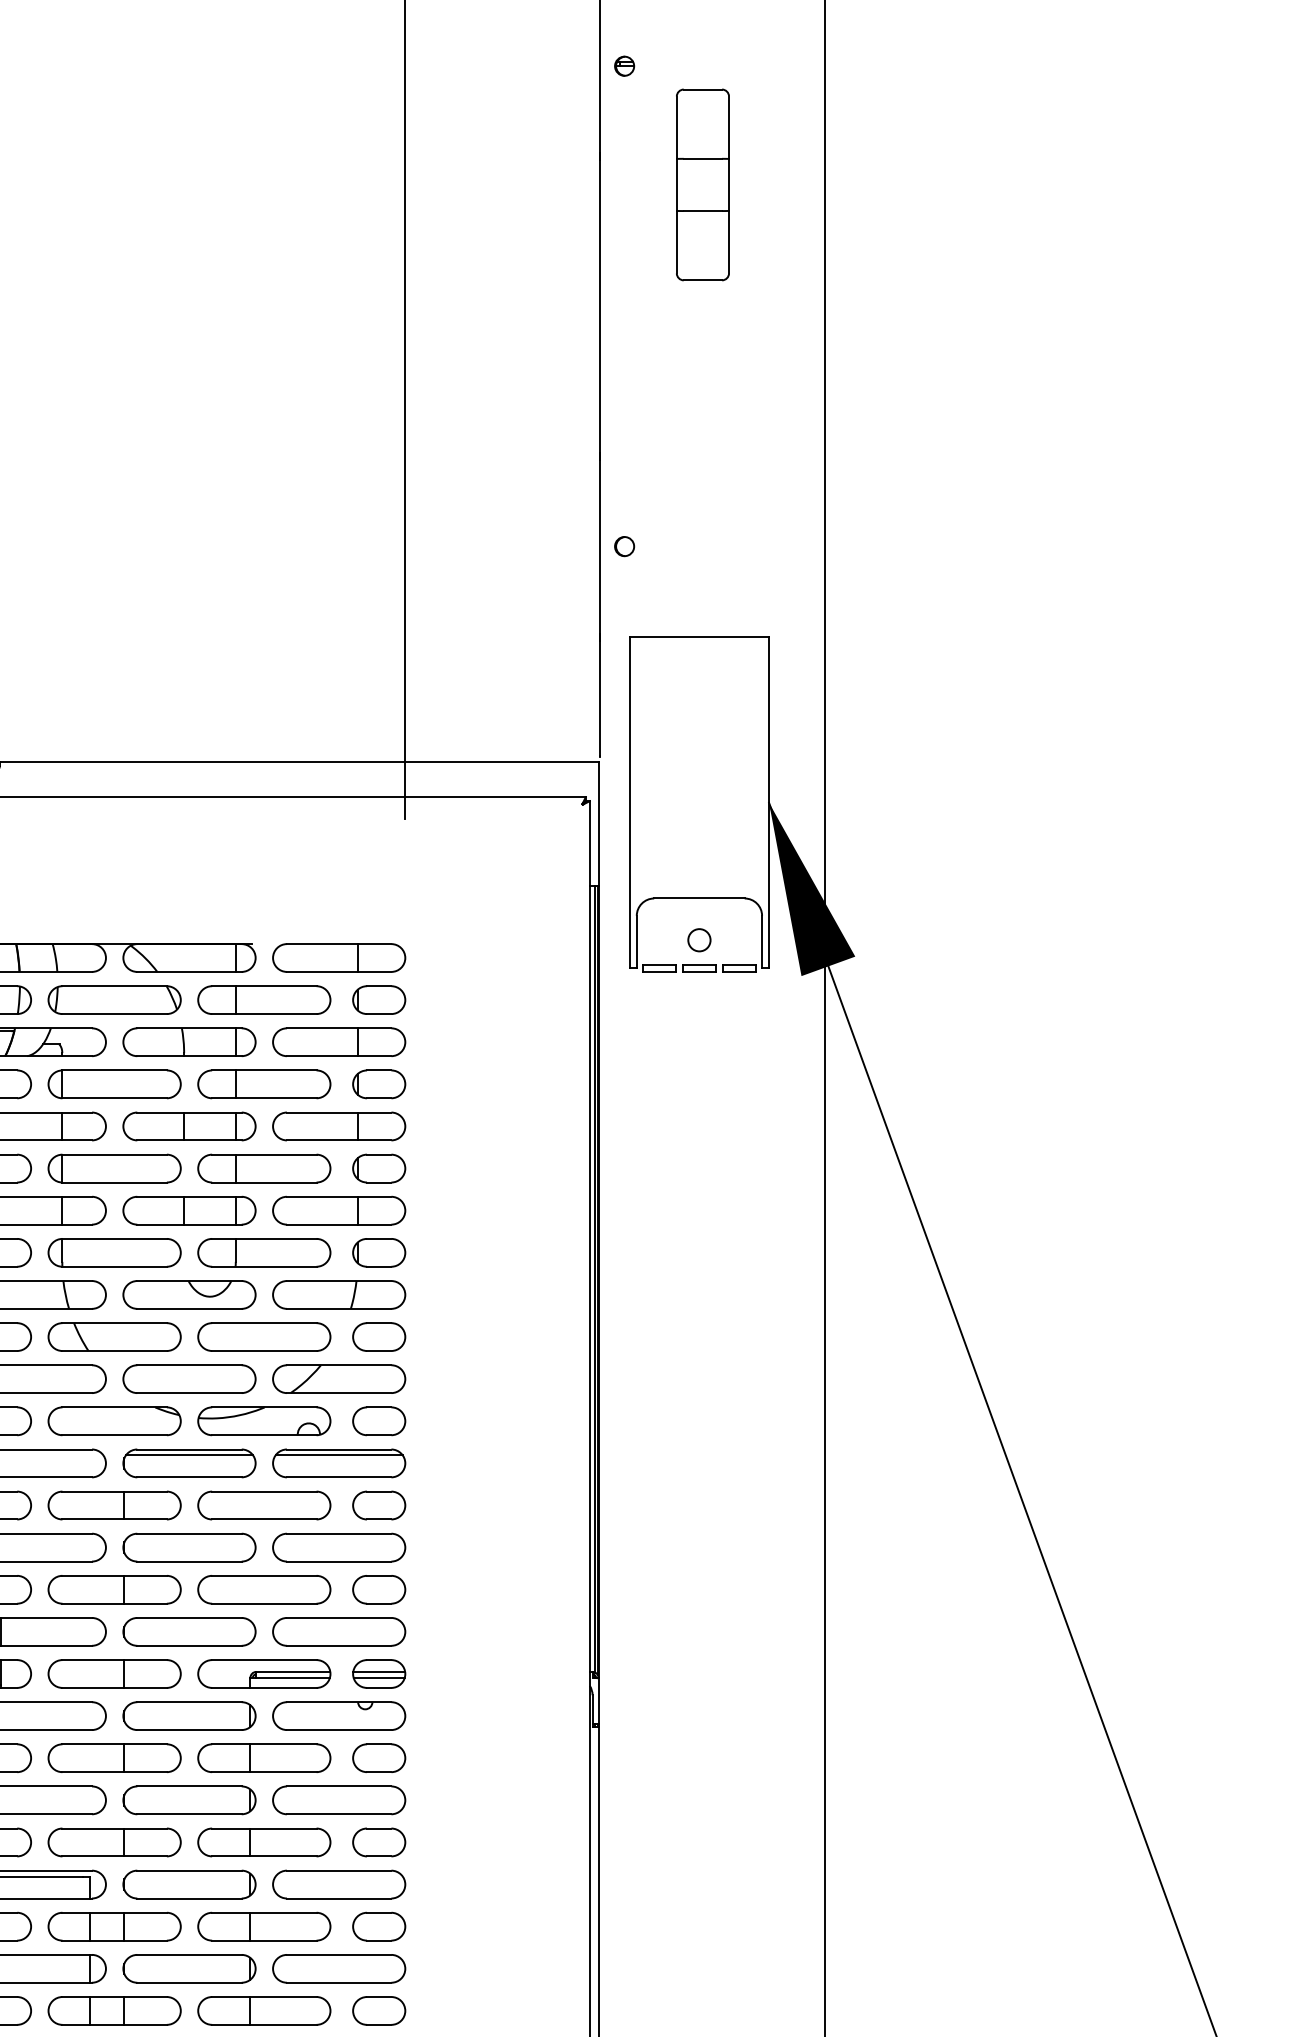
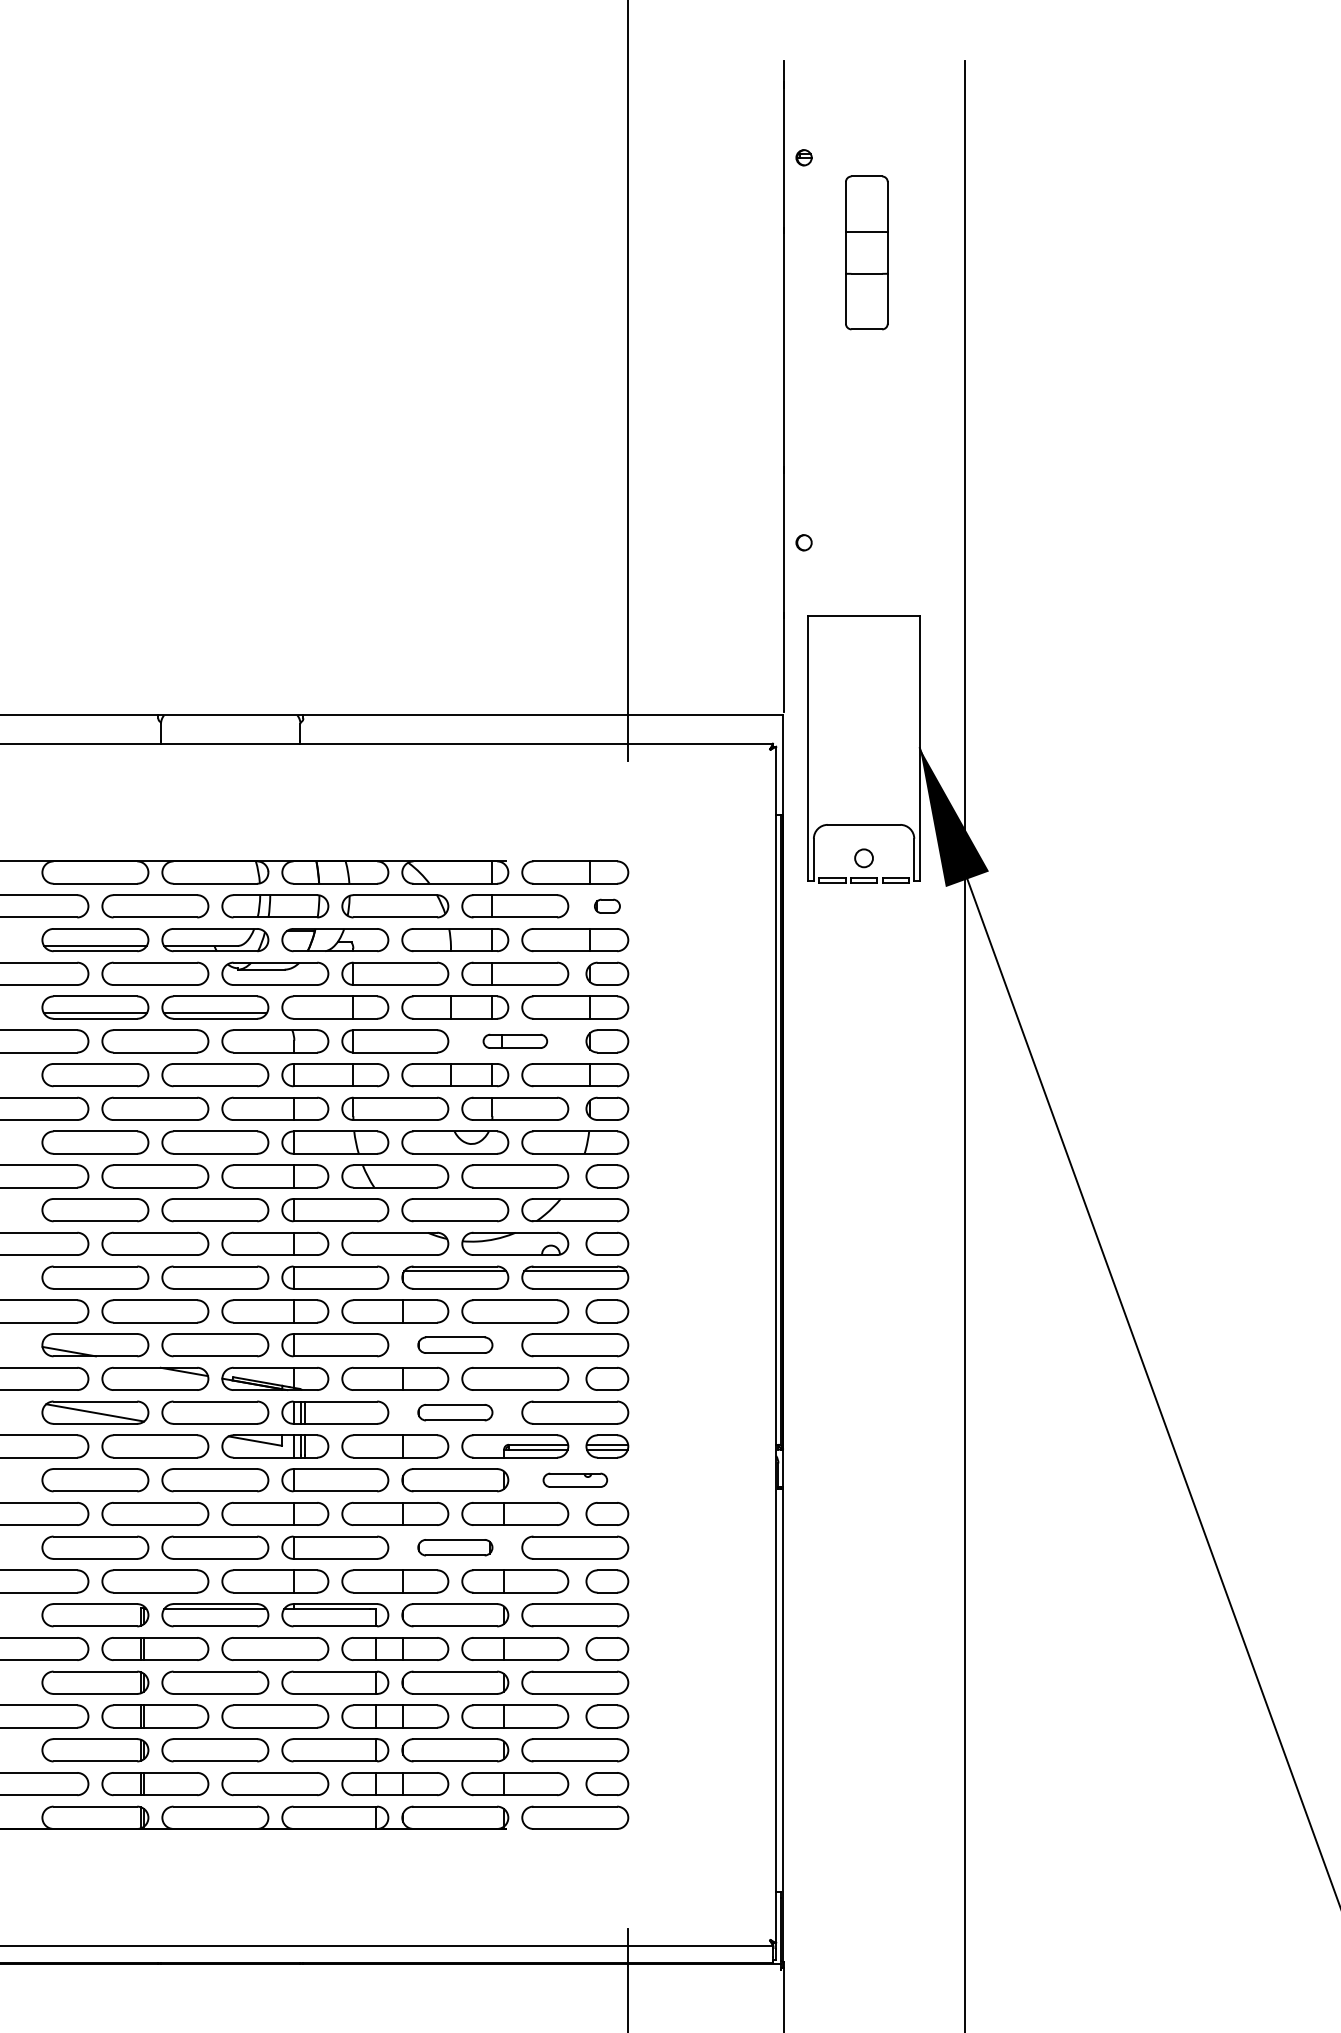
part: (379, 1000) -> (607, 906), size x0.6
part: (264, 1168) -> (515, 1041), size x0.6
part: (189, 1548) -> (455, 1345), size x0.7
part: (189, 1631) -> (455, 1412), size x0.7
part: (339, 1716) -> (575, 1480), size x0.6
part: (189, 1800) -> (455, 1547), size x0.7

